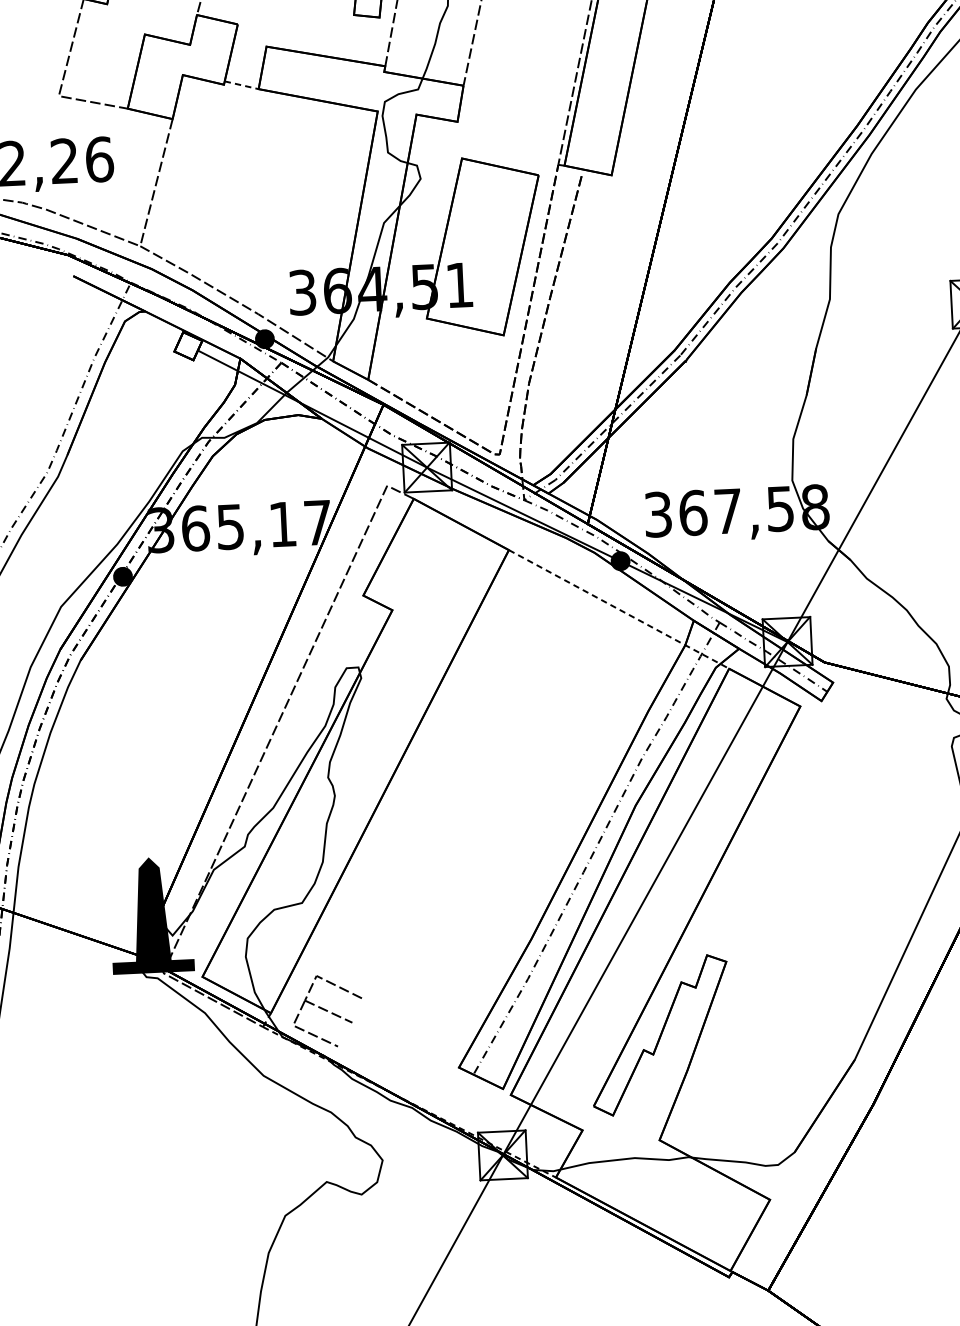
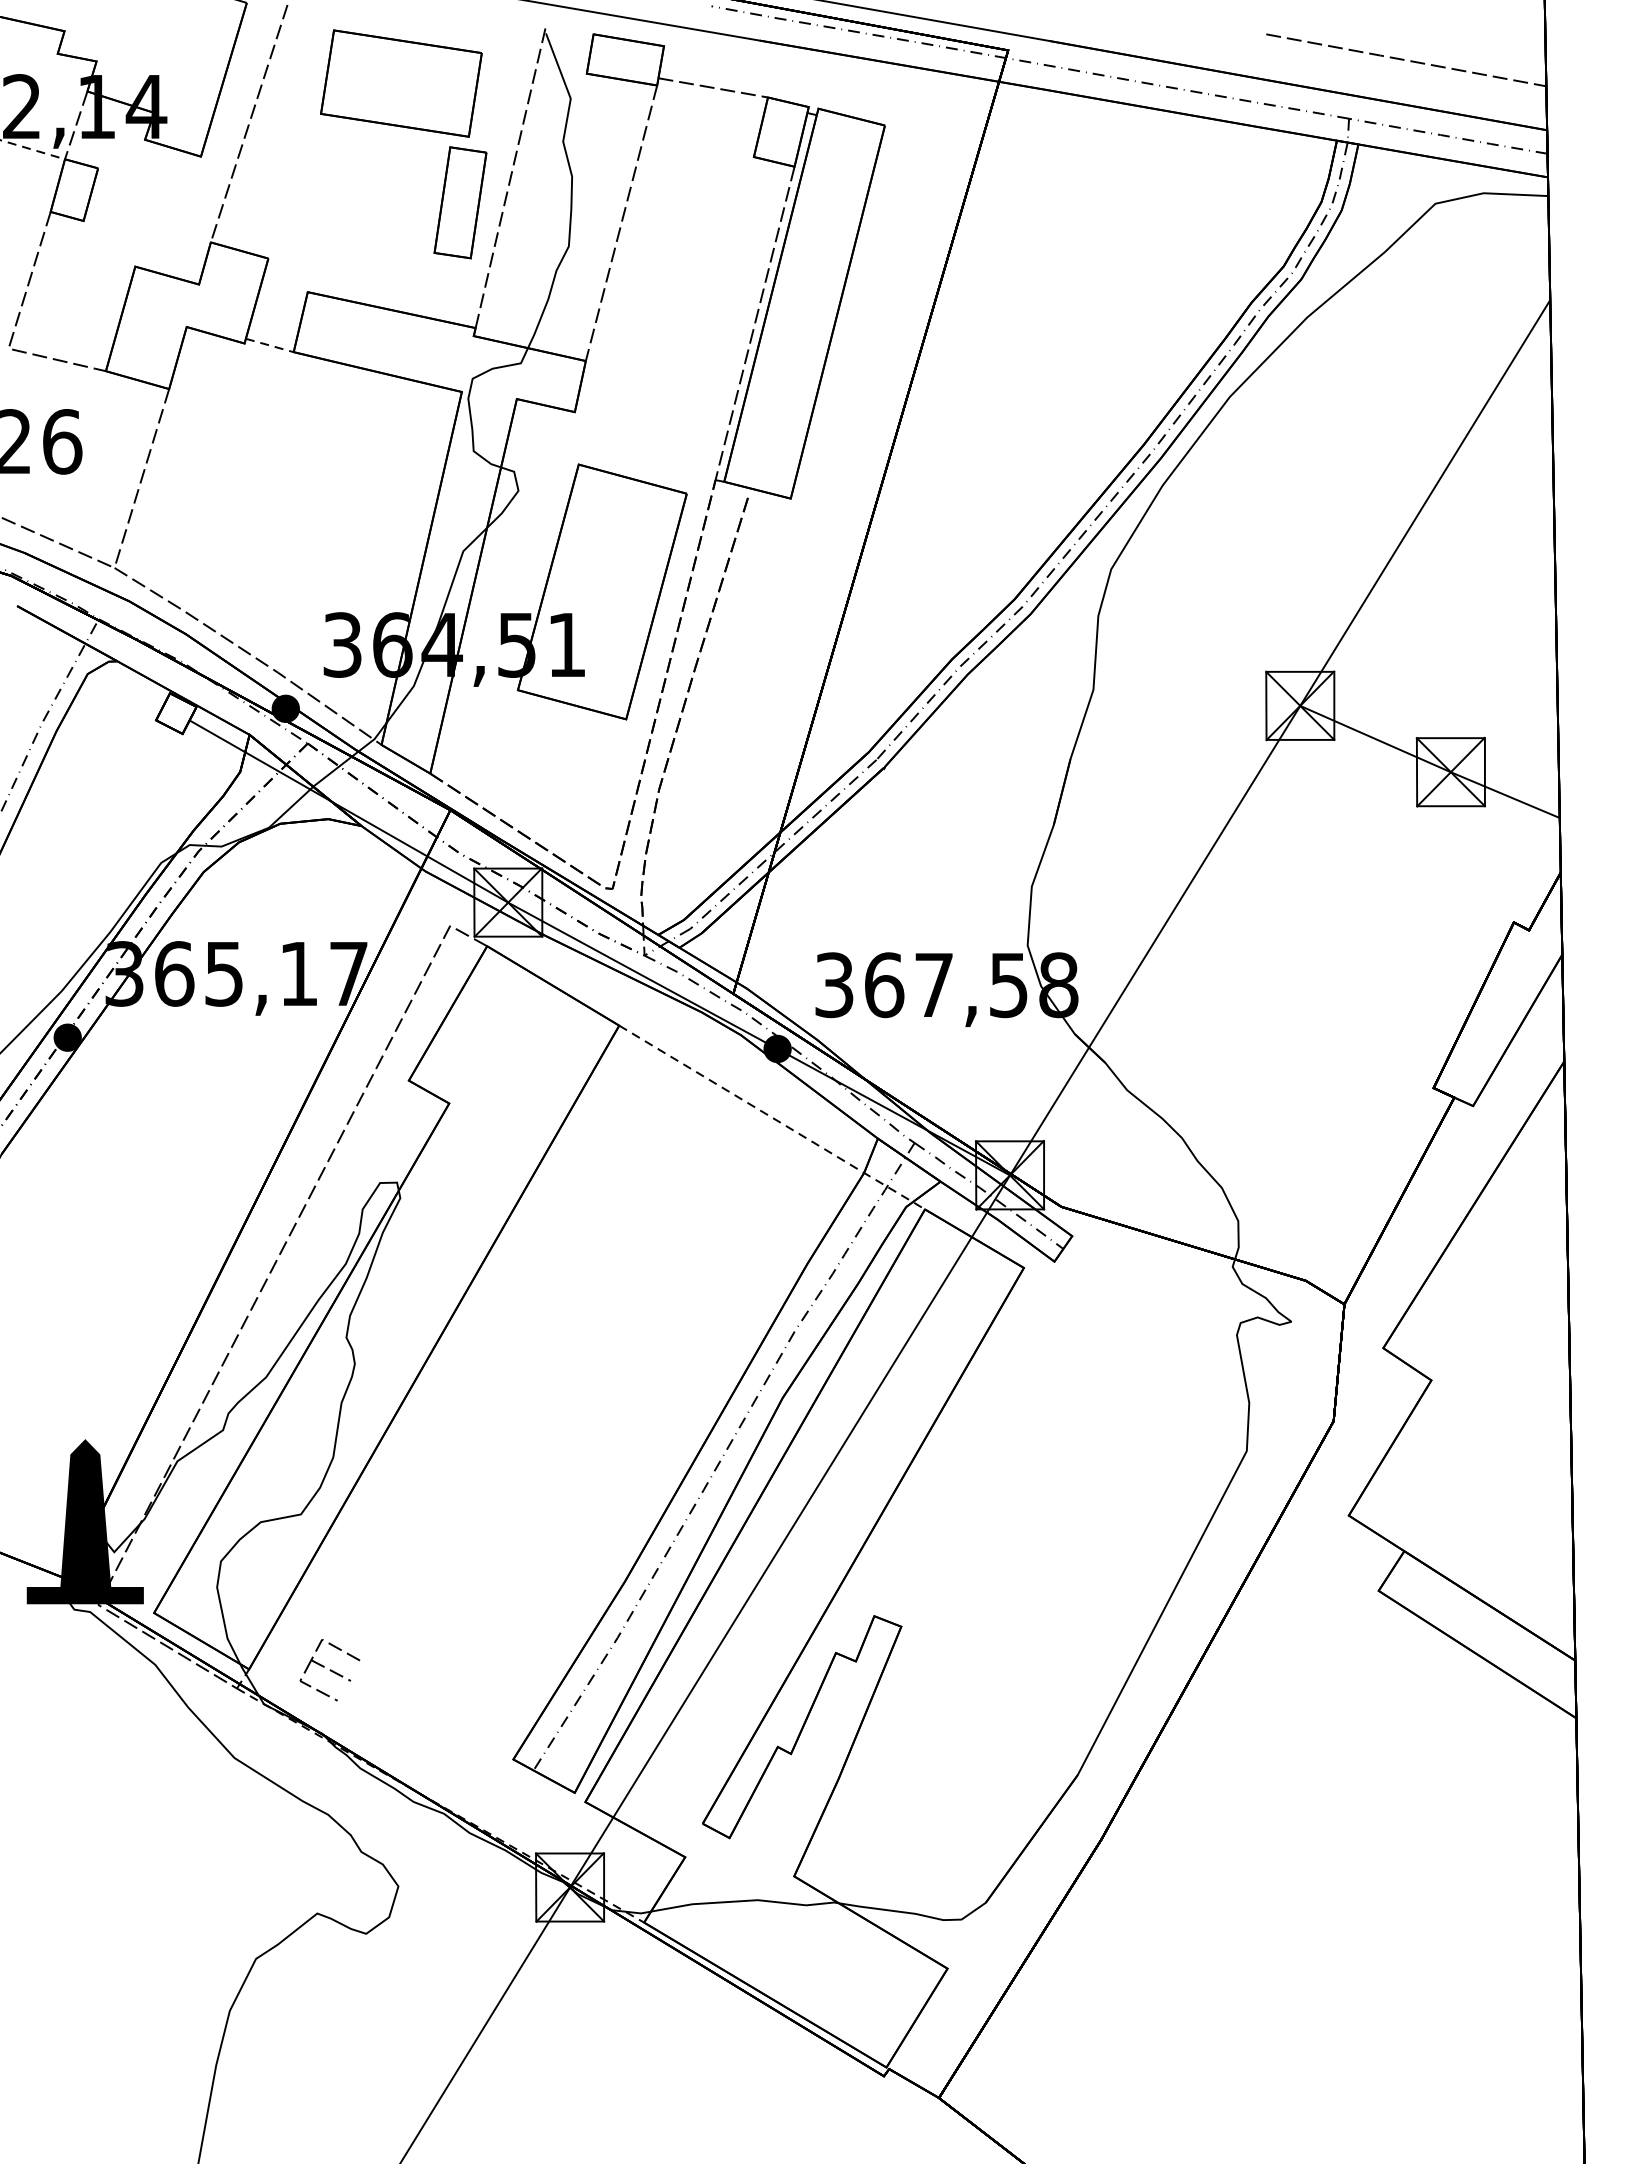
part: (327, 1010) -> (330, 1669), size x0.6

